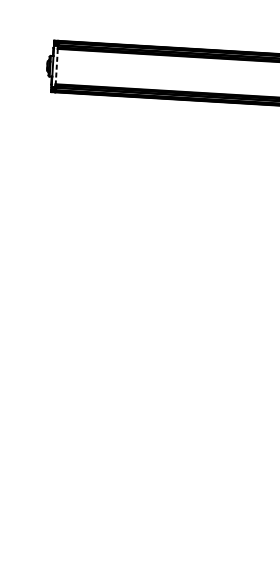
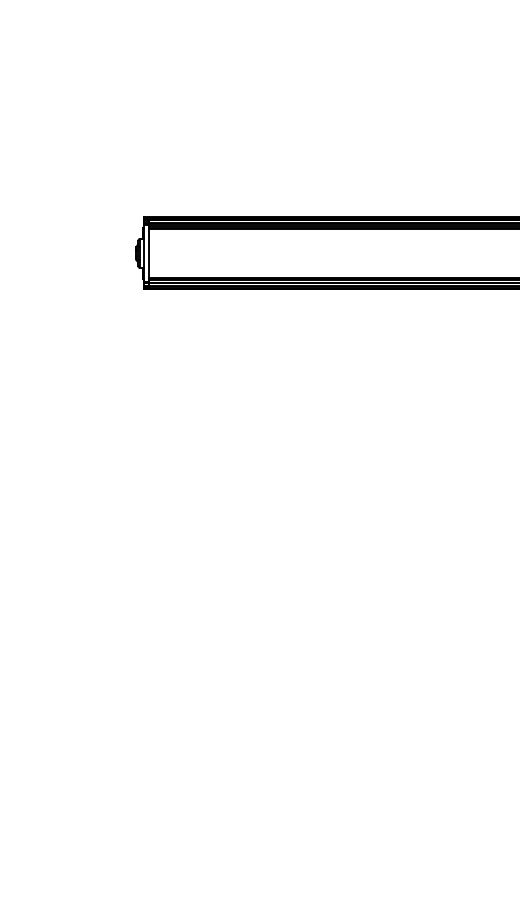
line: (56, 66) -> (149, 253), dashed -> solid

